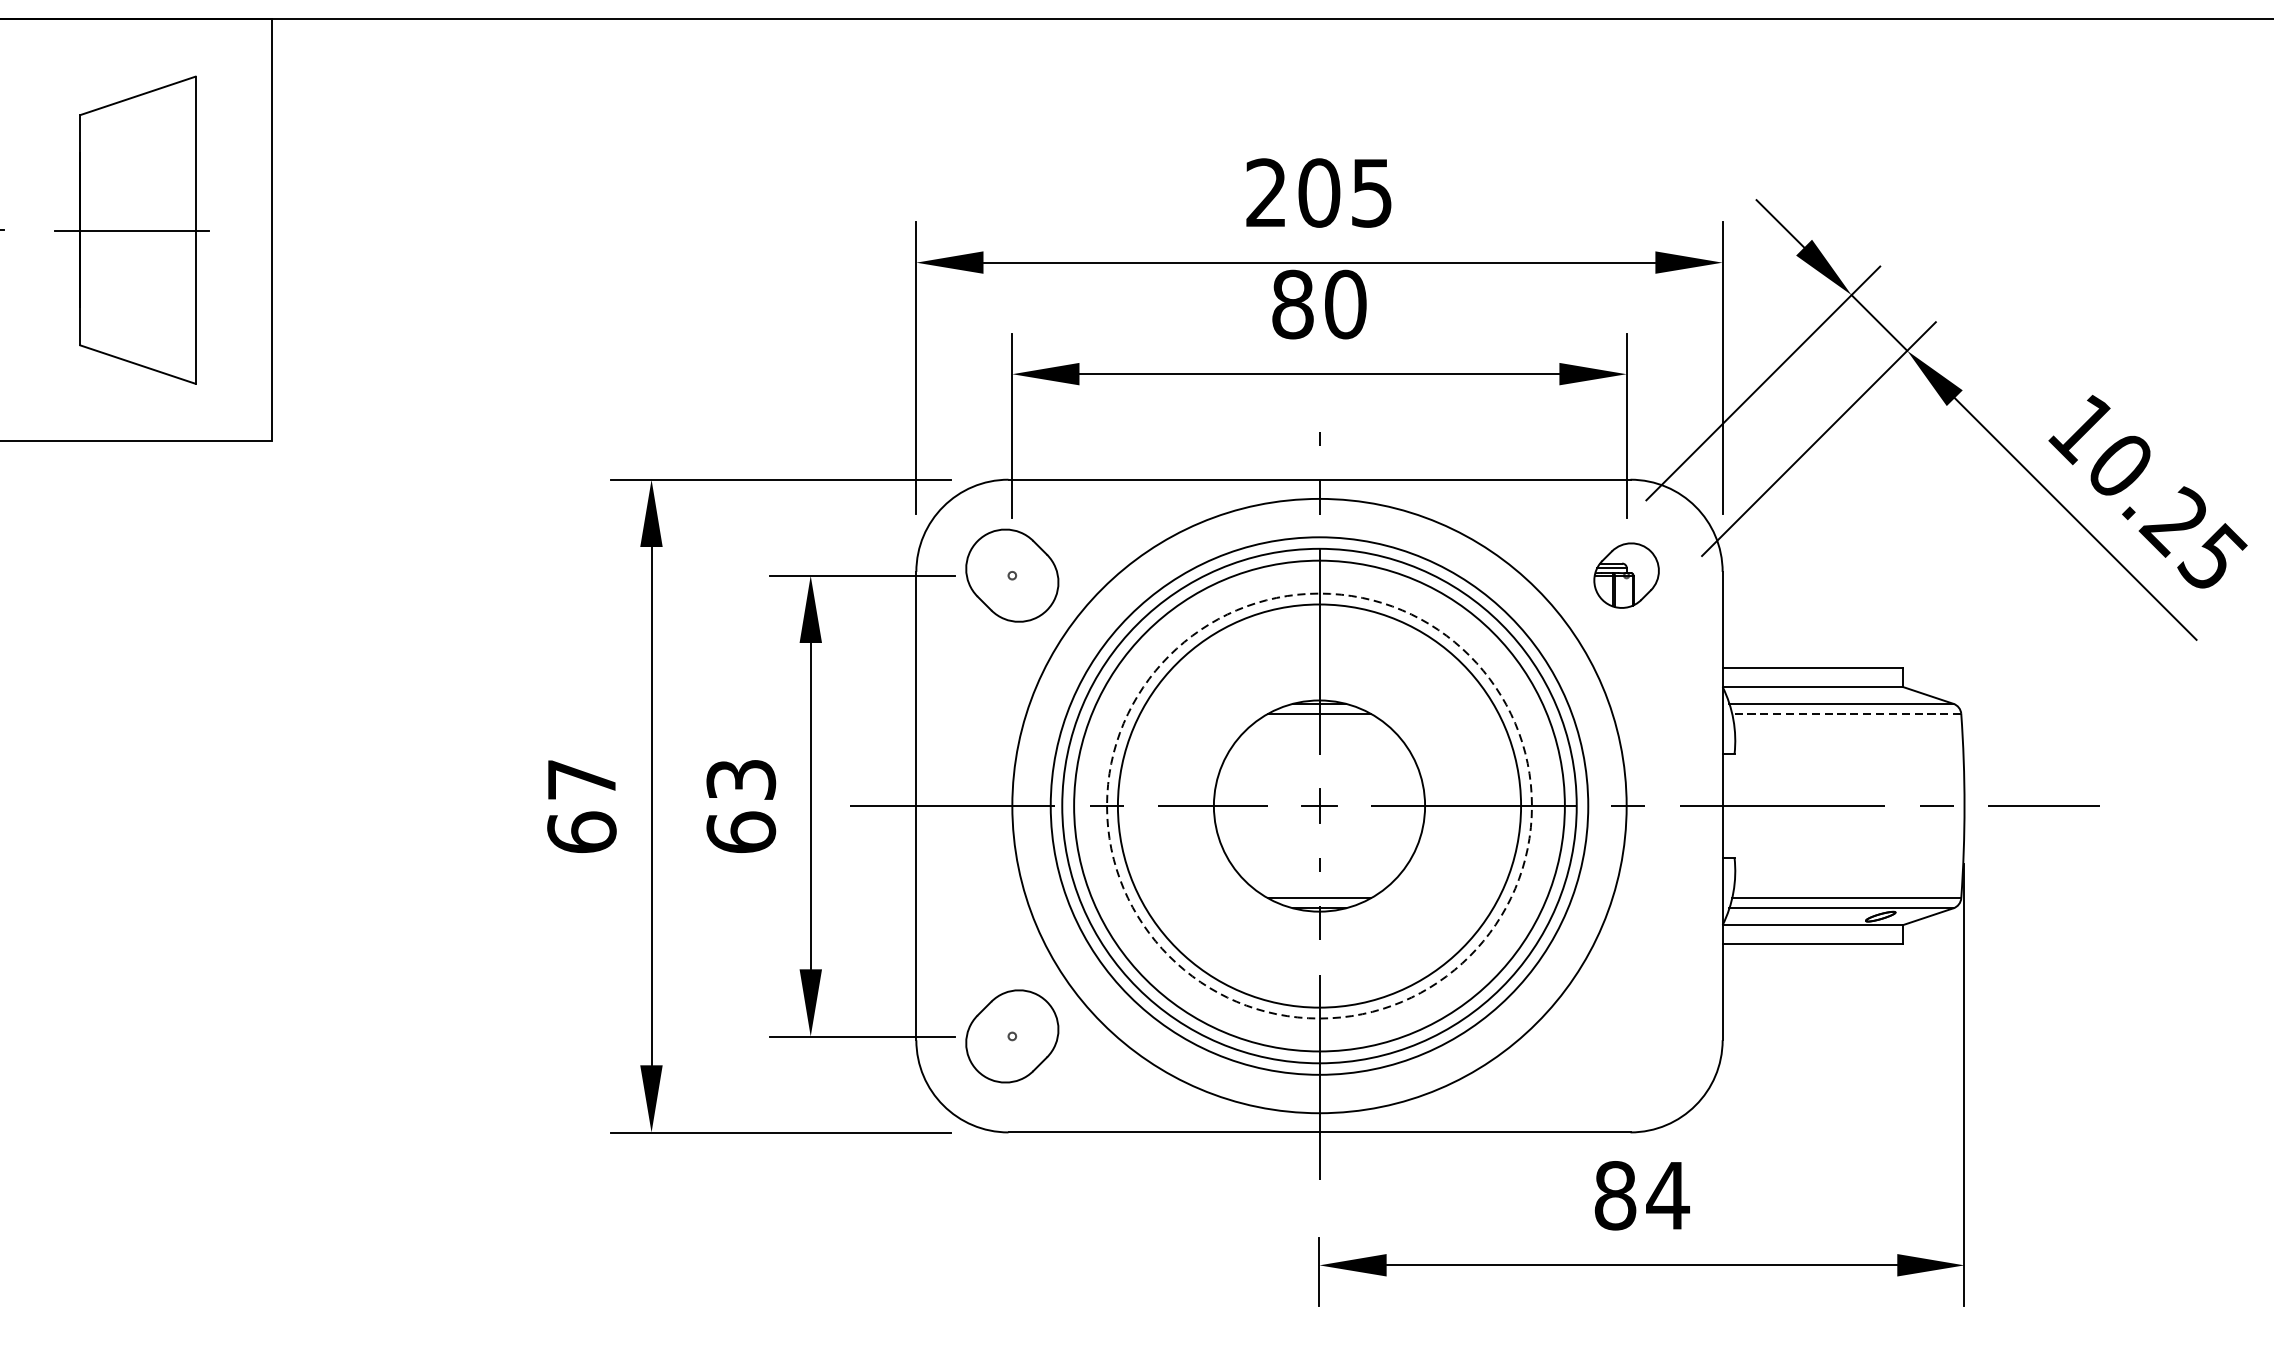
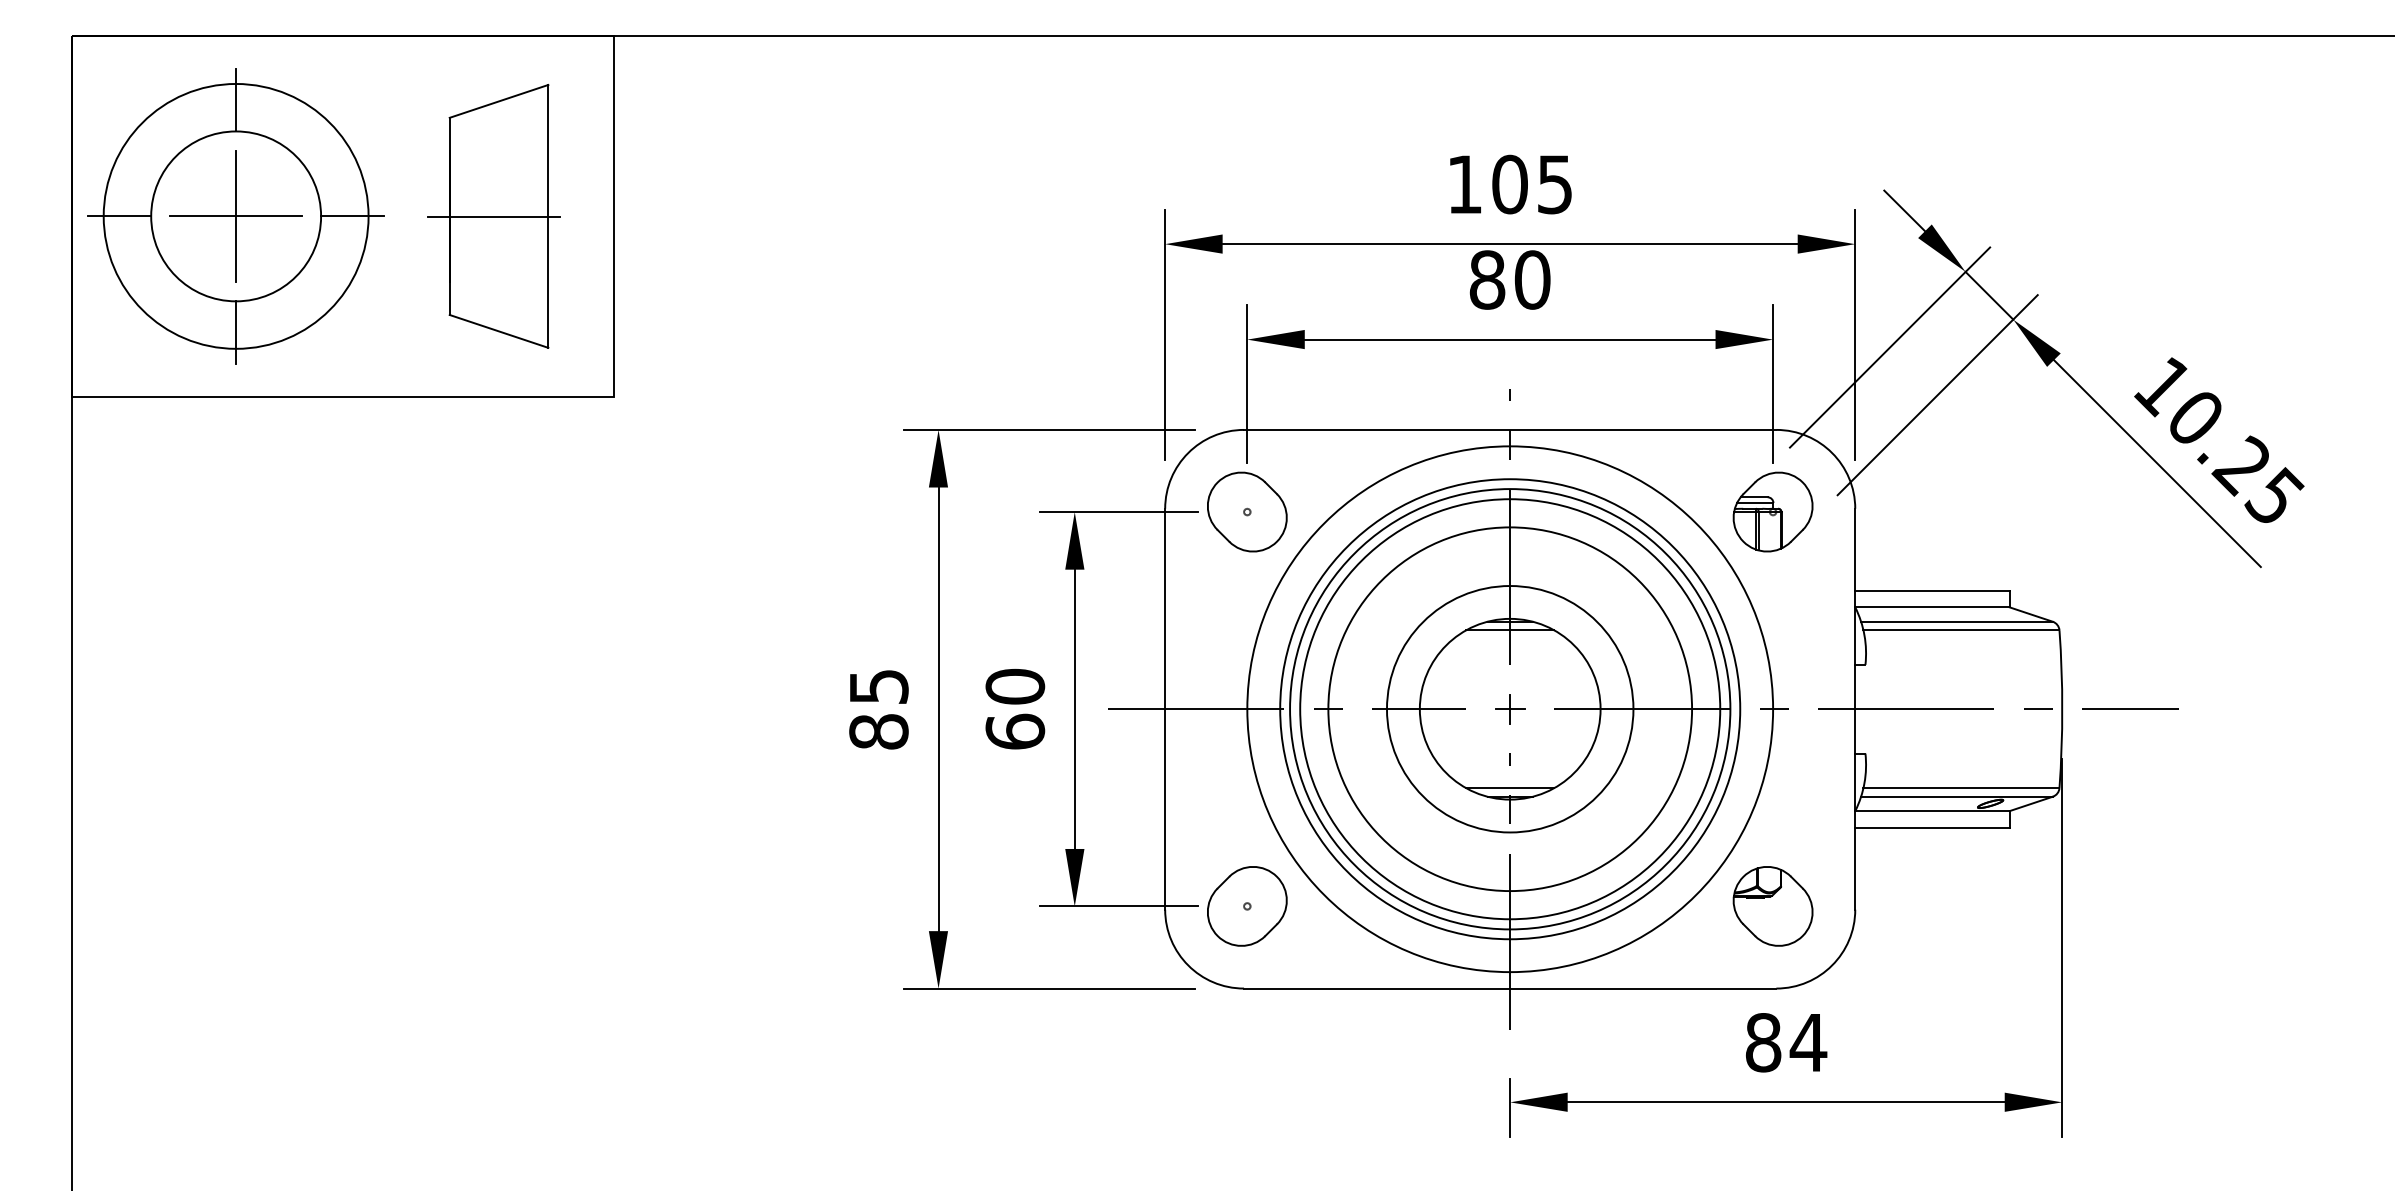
text: (1266, 191) -> (1464, 183), 205 -> 105
part: (1625, 575) -> (1772, 511), size x1.43
line: (1845, 714) -> (1960, 630), dashed -> solid
text: (741, 779) -> (1015, 686), 63 -> 60
text: (581, 806) -> (878, 709), 67 -> 85
circle: (1318, 806) -> (1509, 709), size x0.71
circle: (1319, 806) -> (1510, 709), dashed -> solid
part: (1625, 1036) -> (1772, 906), added

